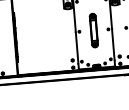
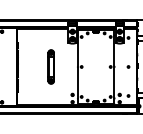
part: (93, 30) -> (50, 66), moved

